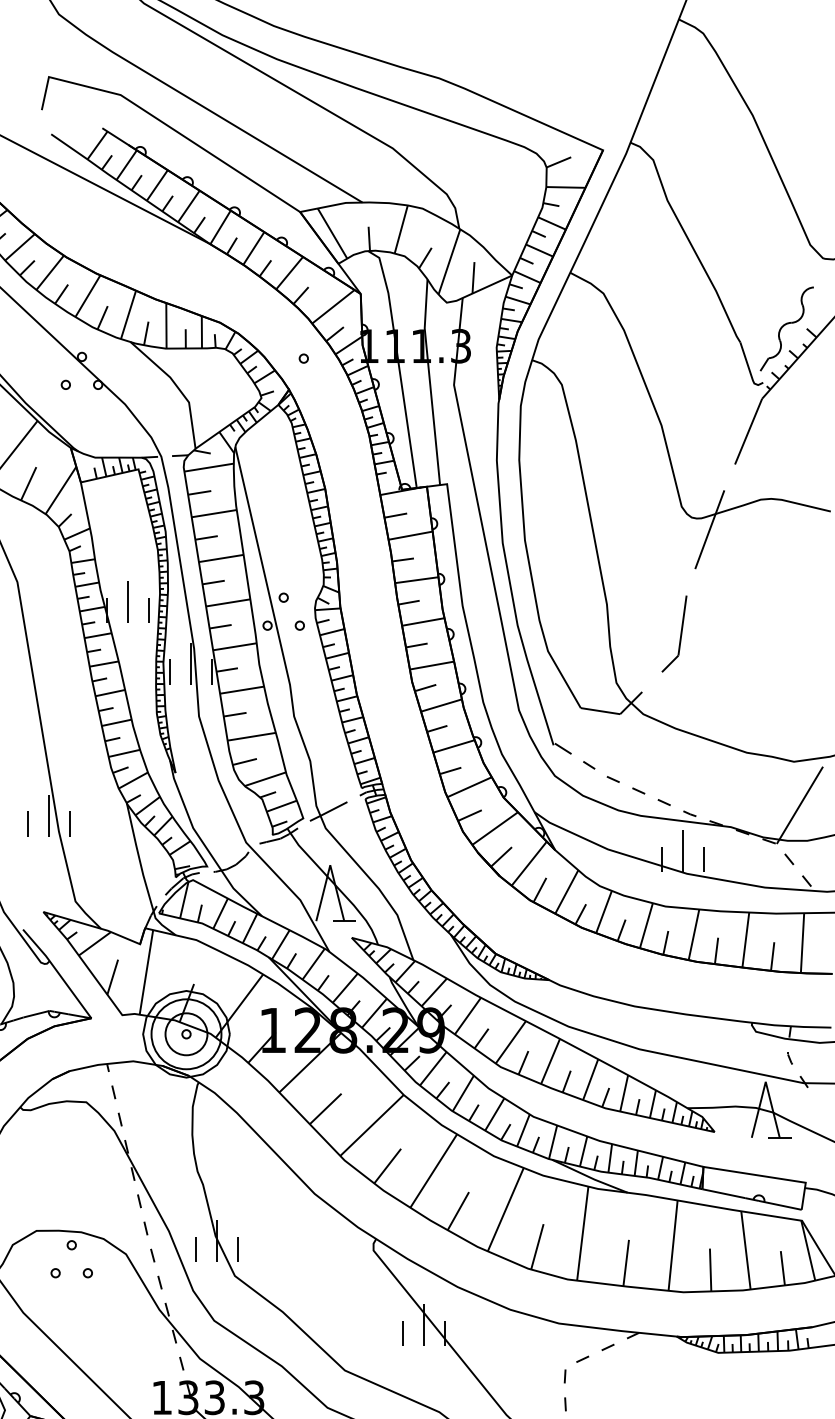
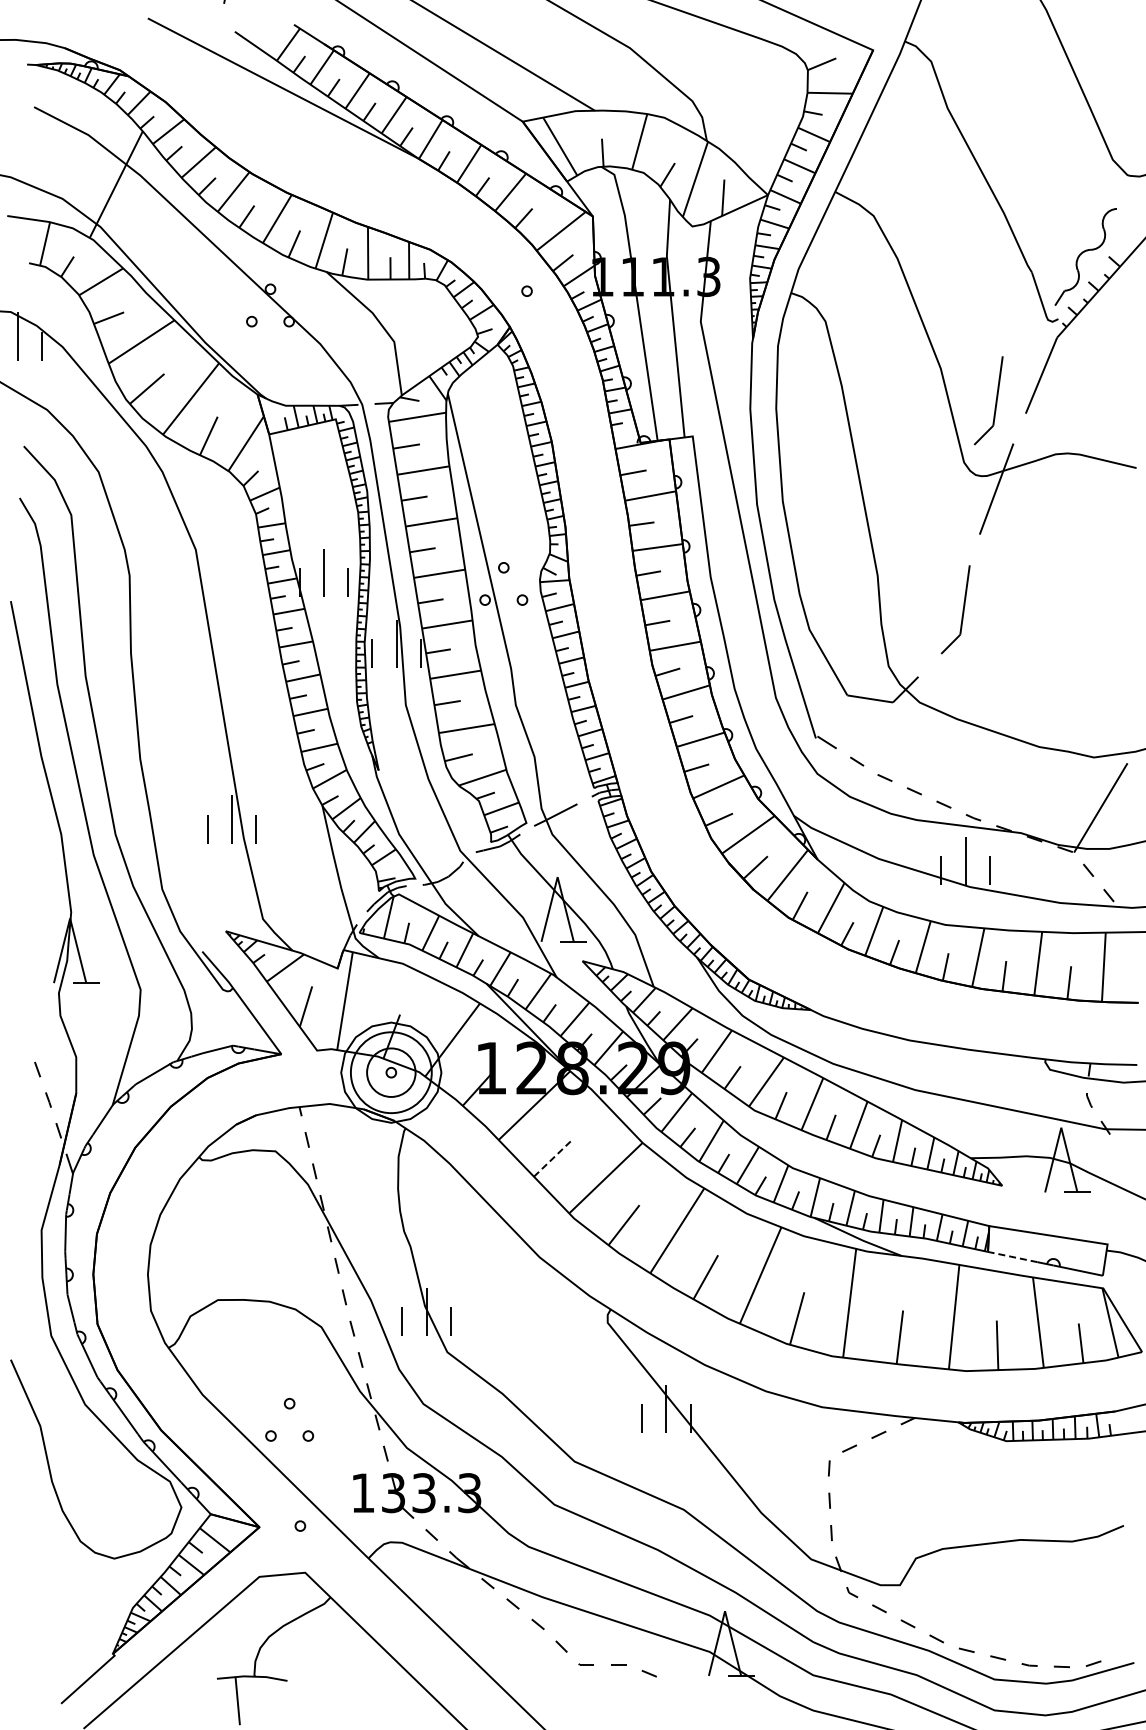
part: (708, 453) -> (995, 400), added
line: (325, 1108) -> (552, 1158), solid -> dashed
line: (723, 1193) -> (1012, 1256), solid -> dashed
part: (71, 1250) -> (289, 1409), moved

